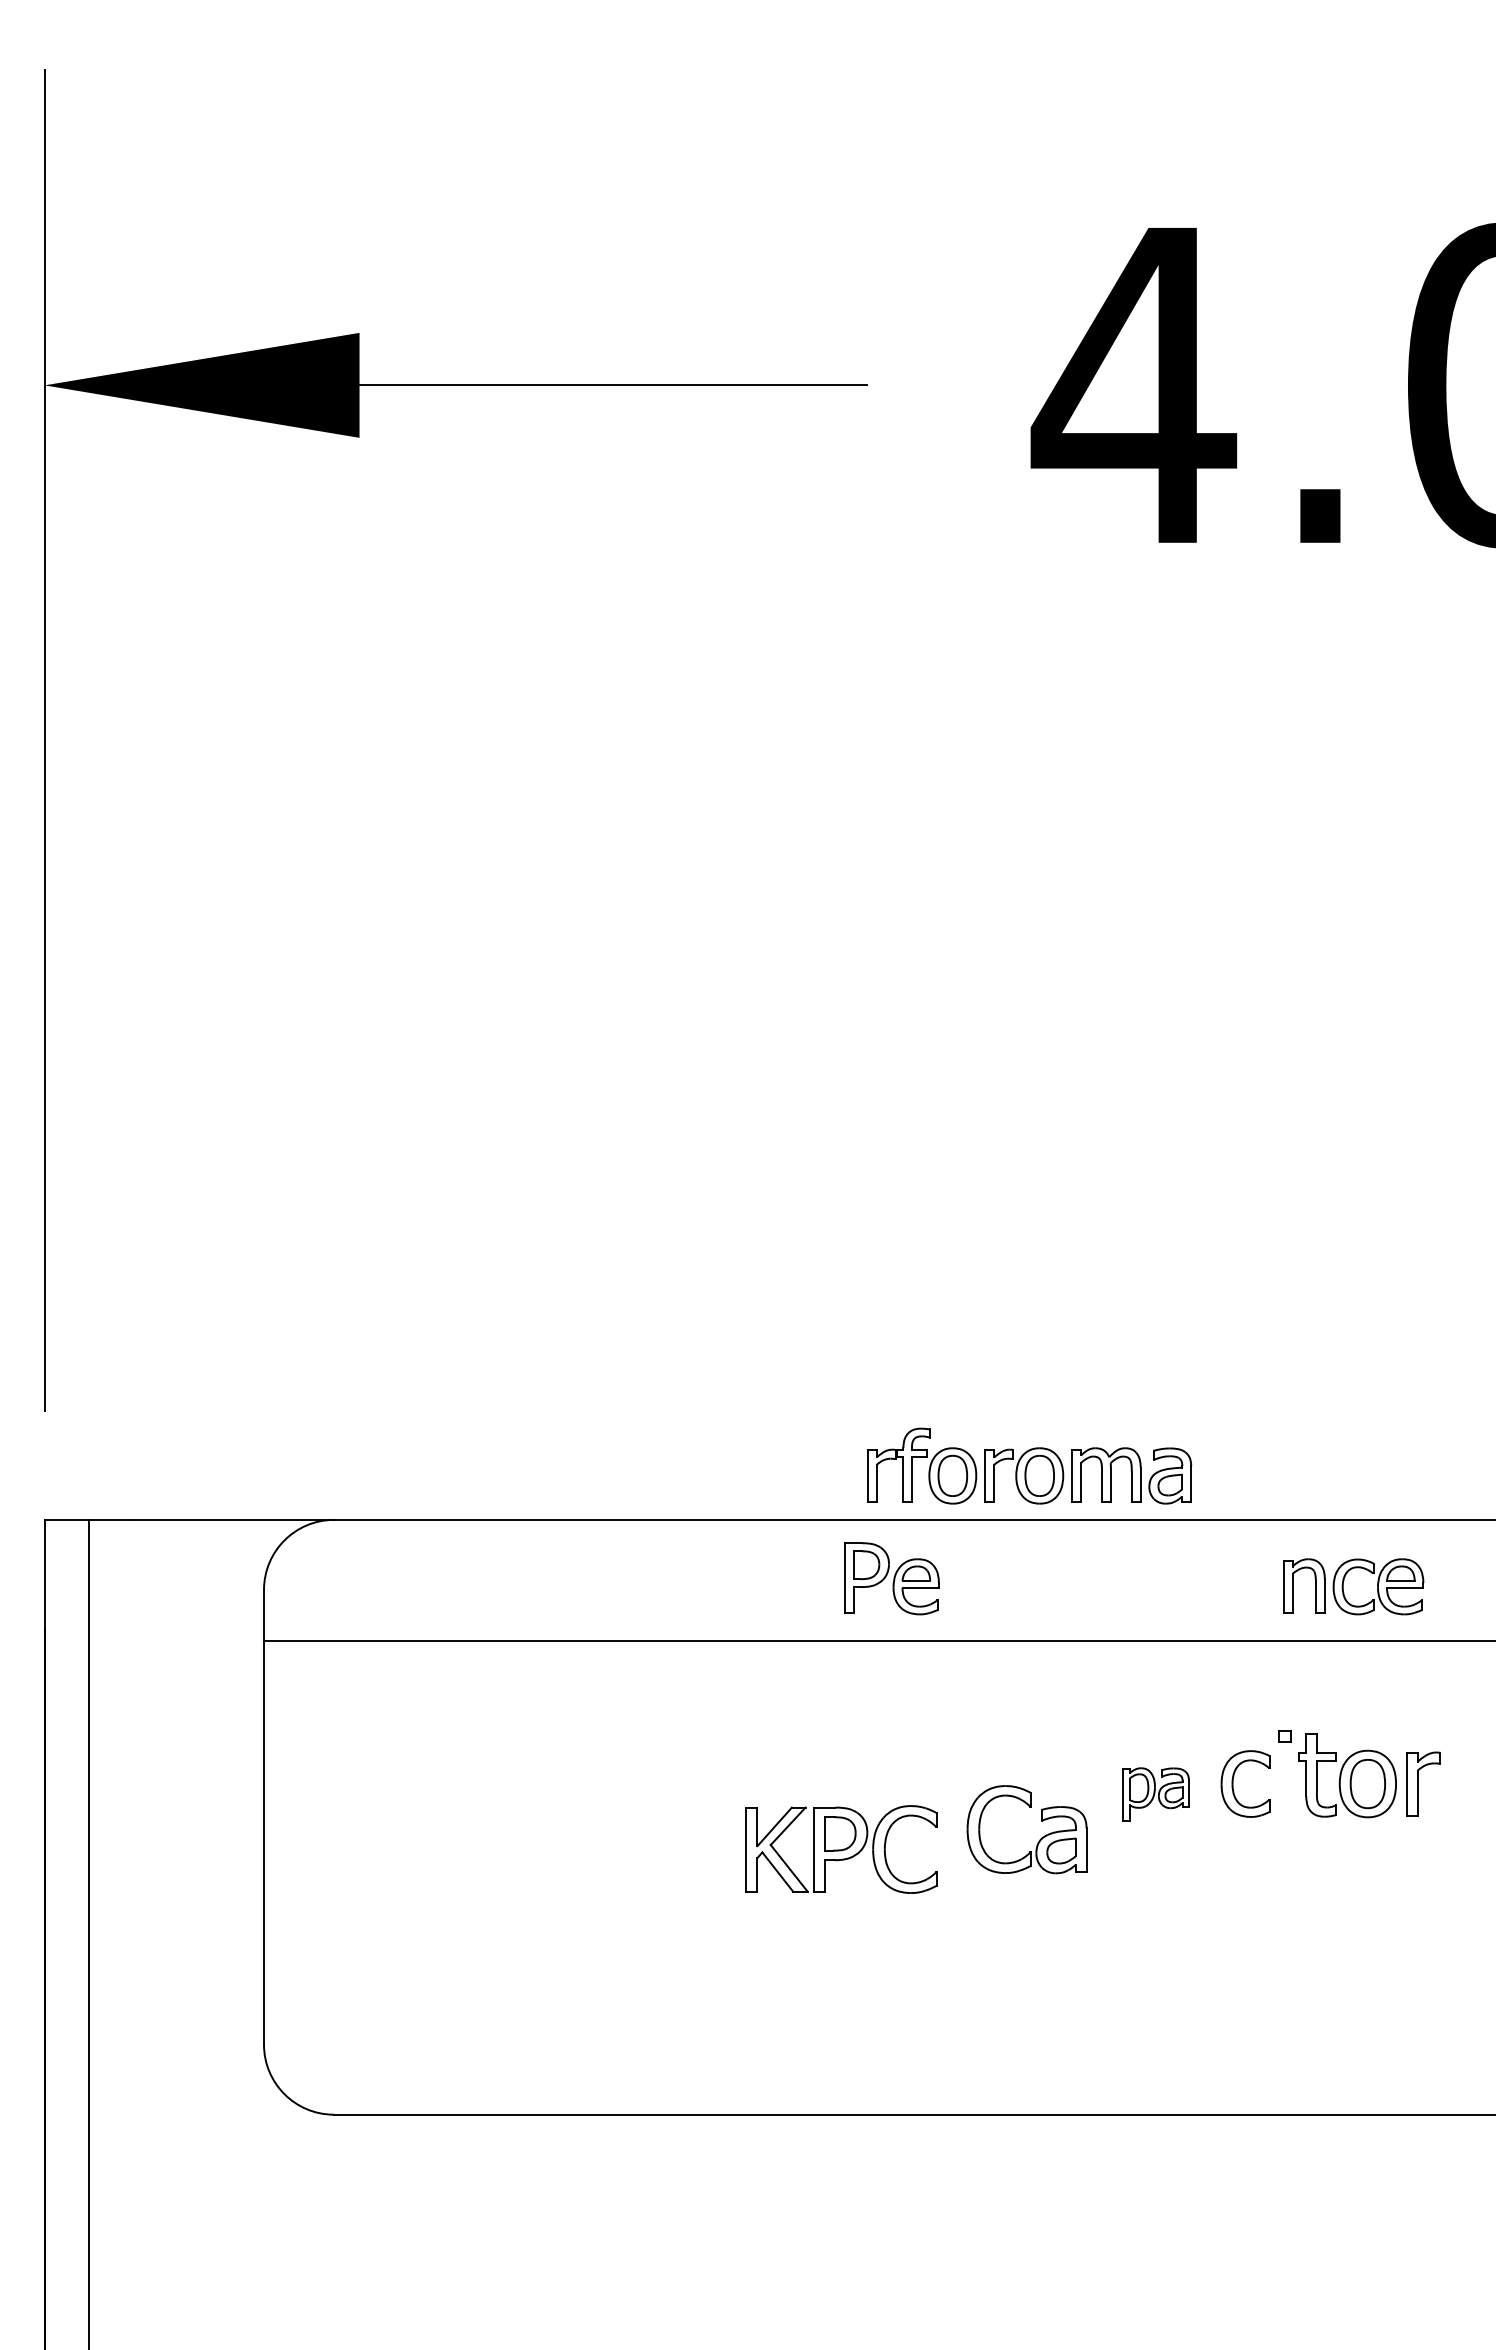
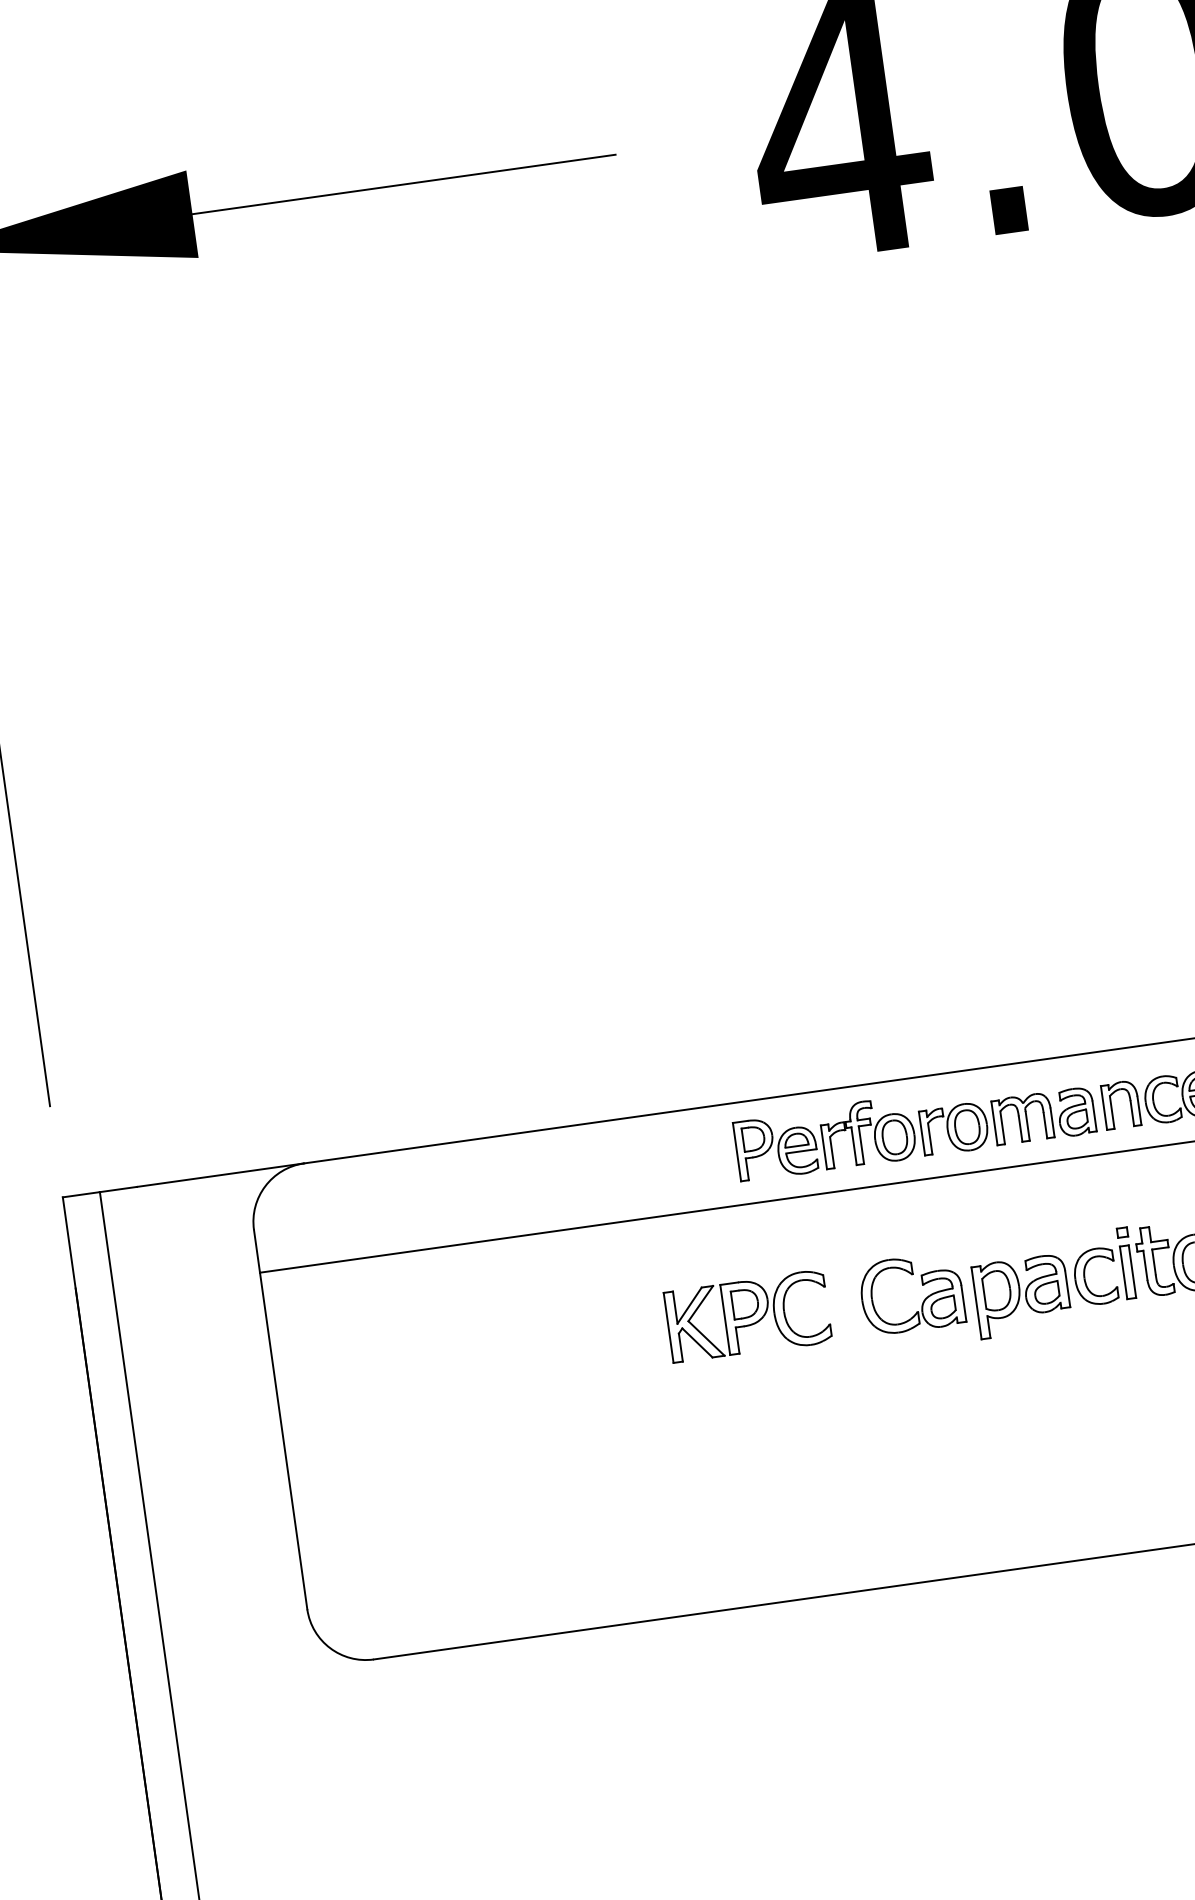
part: (1029, 1465) -> (957, 1119), moved
part: (1284, 1784) -> (1127, 1272), added
part: (1155, 1794) -> (1021, 1296), size x1.67
part: (1039, 1839) -> (923, 1300), moved
part: (841, 1849) -> (747, 1316), moved

